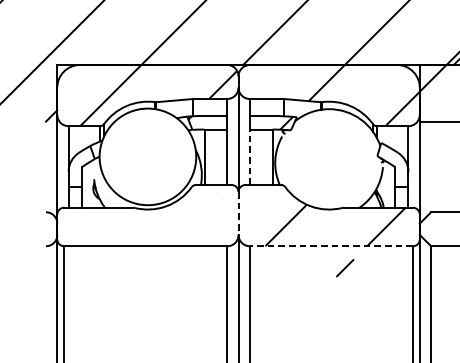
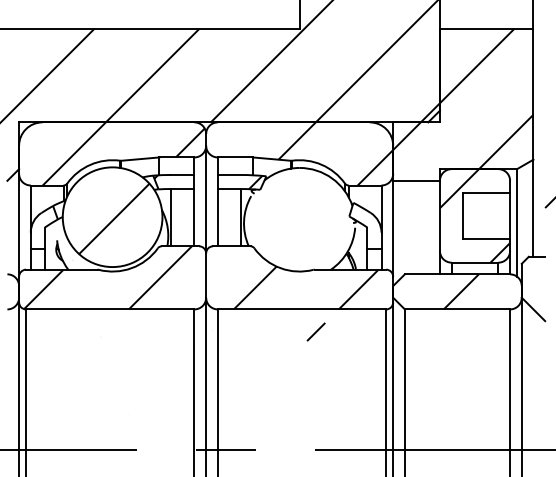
line: (249, 157) -> (217, 217), dashed -> solid
hatch: (149, 158) -> (114, 218), added
line: (238, 214) -> (206, 276), dashed -> solid
hatch: (142, 215) -> (107, 277), added
line: (330, 246) -> (301, 309), dashed -> solid

